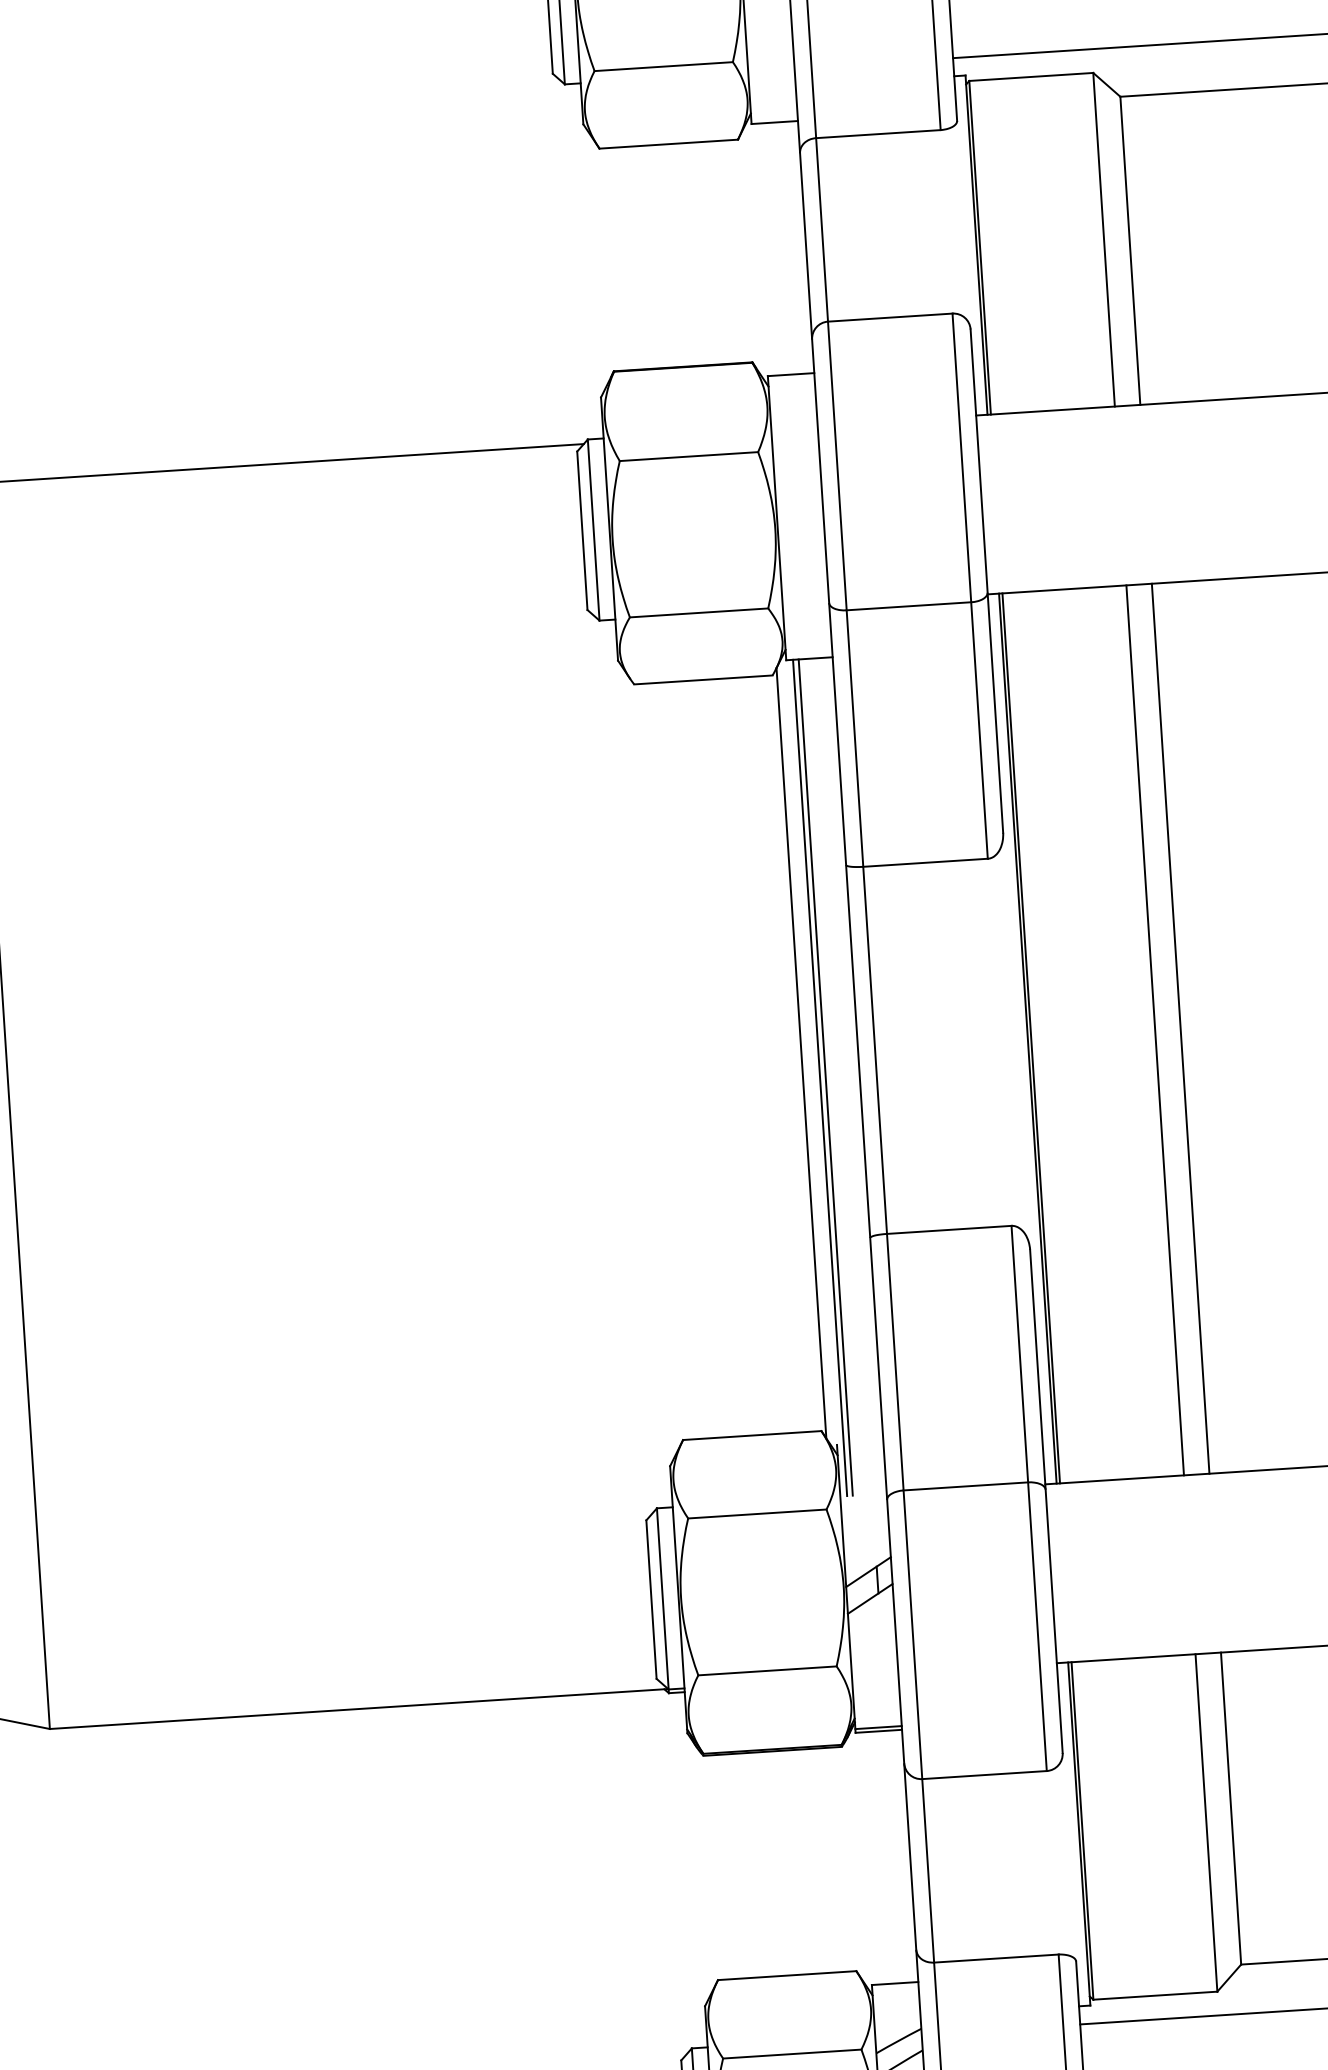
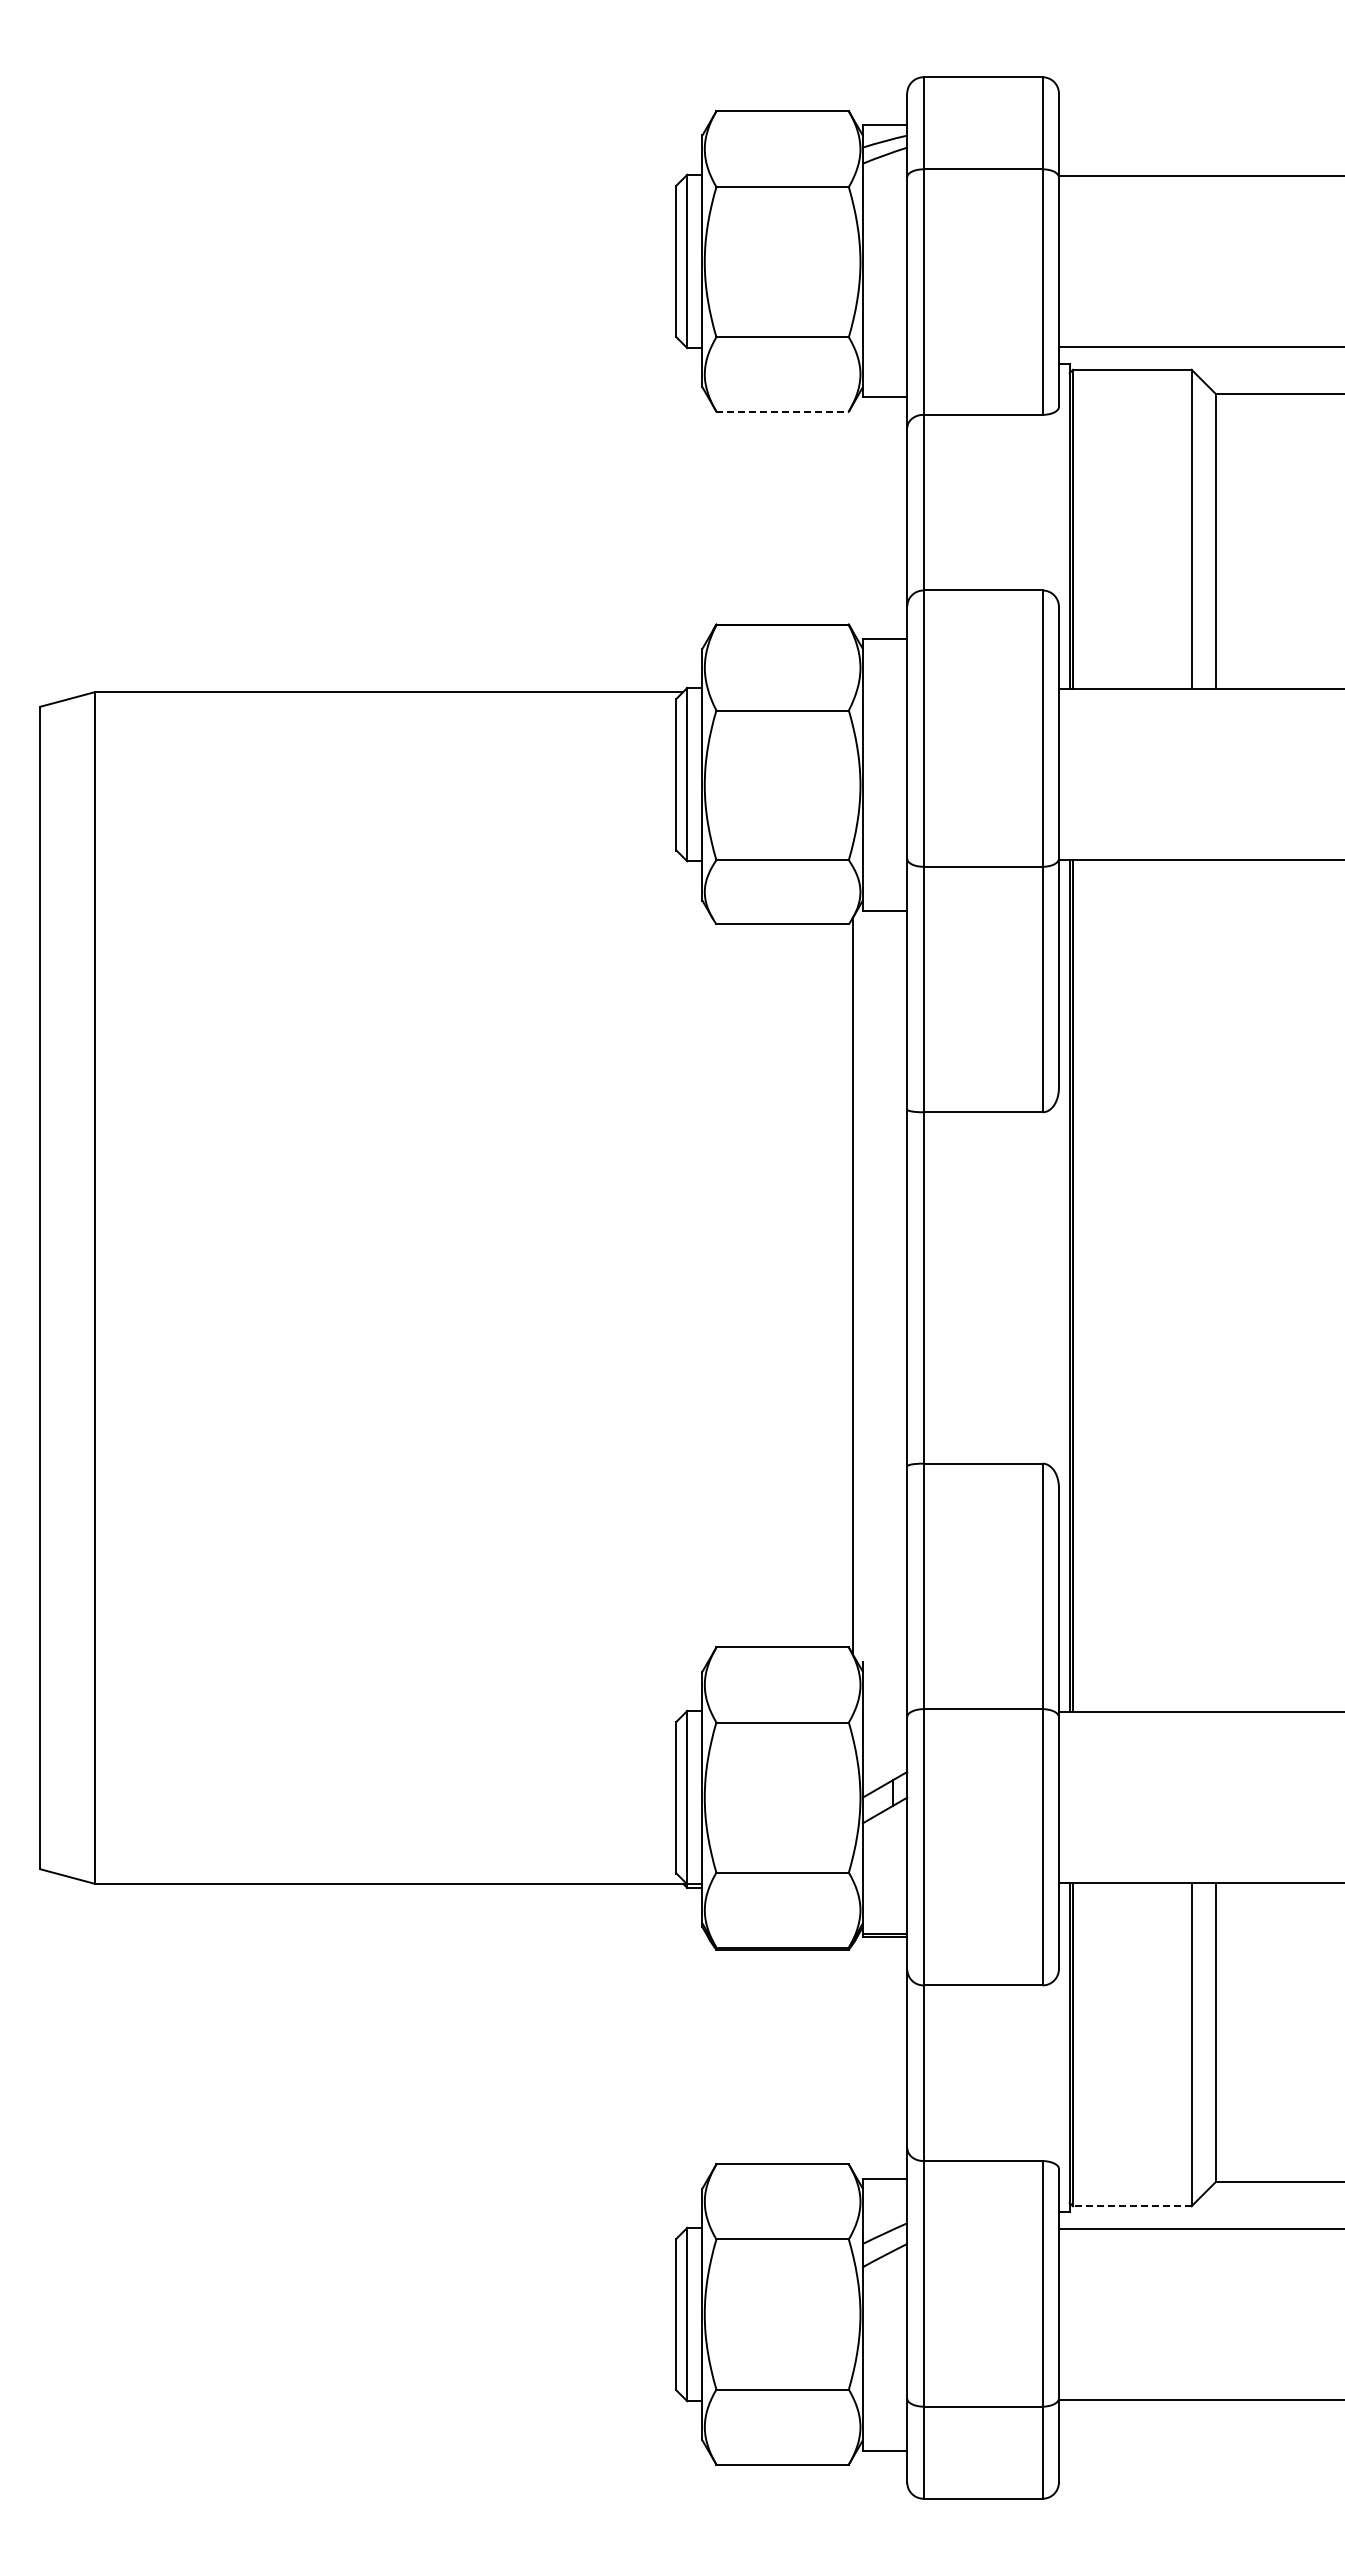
line: (669, 144) -> (783, 411), solid -> dashed
line: (1181, 1029) -> (1216, 1286), removed
line: (1155, 1030) -> (1191, 1286), removed
line: (820, 1077) -> (869, 1310), removed
line: (825, 1077) -> (874, 1310), removed
line: (1154, 1996) -> (1131, 2206), solid -> dashed

